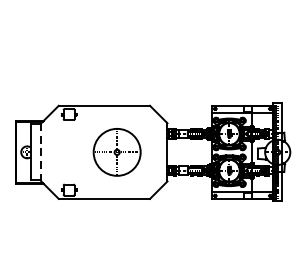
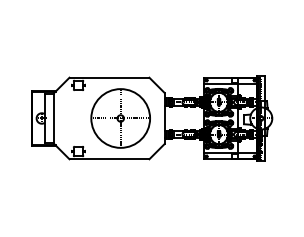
line: (41, 152) -> (54, 118), dashed -> solid
part: (117, 152) -> (120, 118), size x1.43

